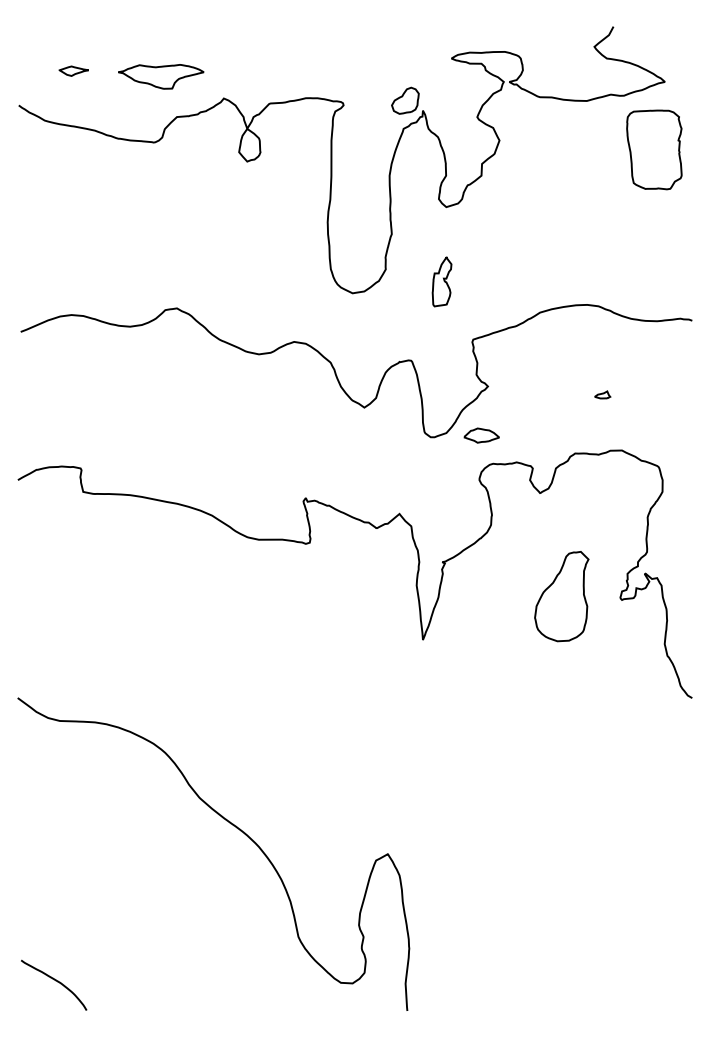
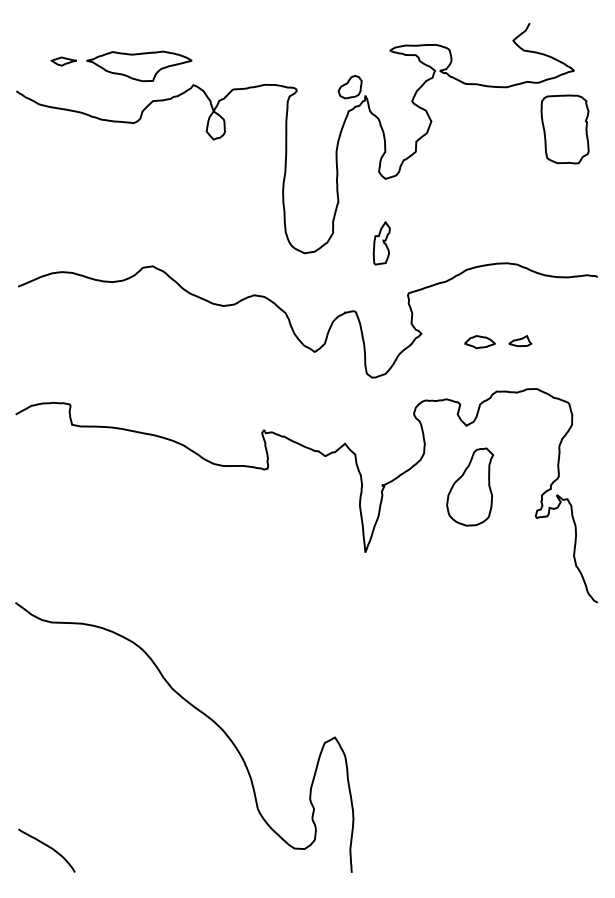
part: (161, 76) -> (139, 66), size x1.43
part: (602, 394) -> (520, 340), size x1.67
part: (481, 436) -> (479, 342), moved
part: (562, 595) -> (470, 486), moved

